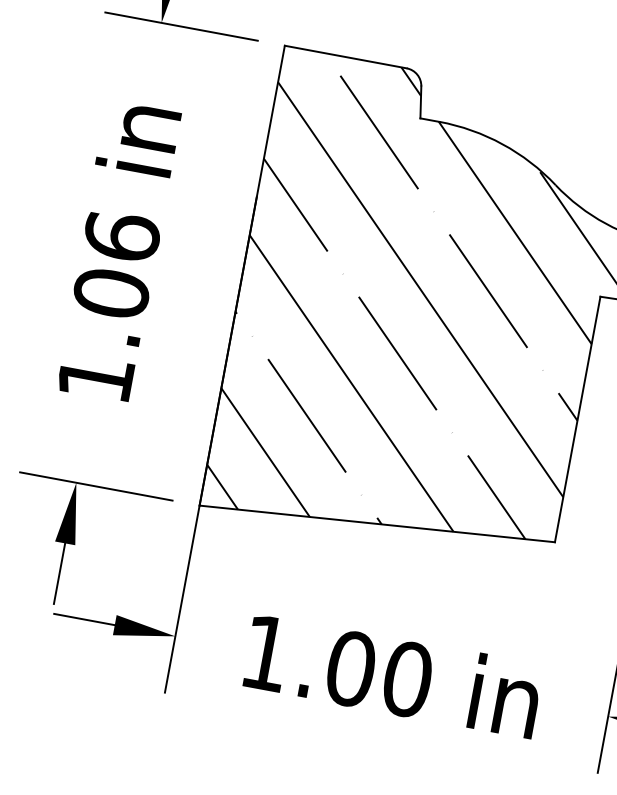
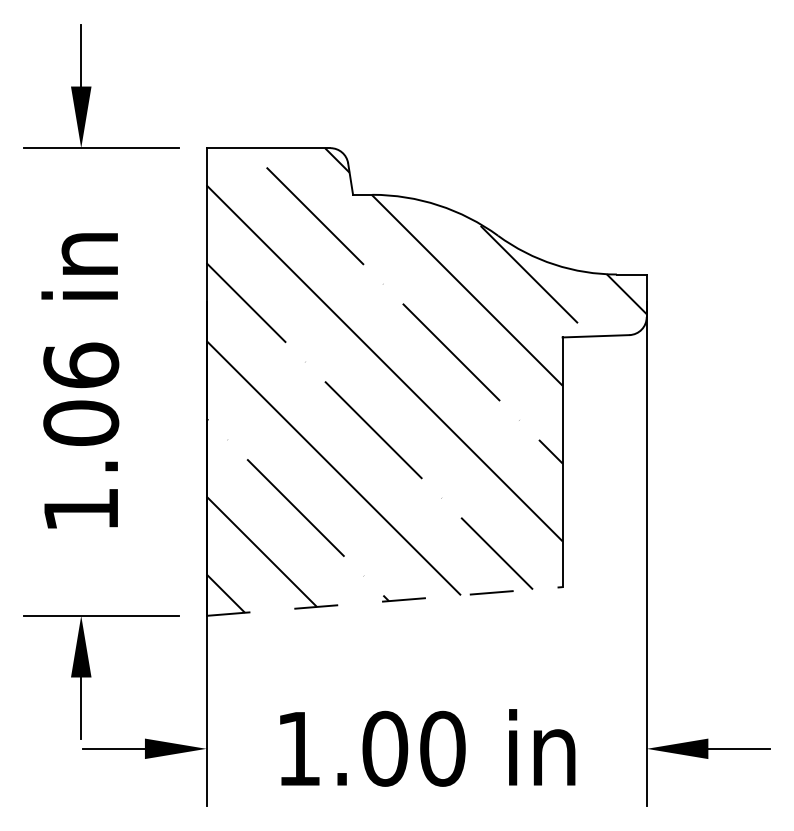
line: (377, 523) -> (384, 601), solid -> dashed

